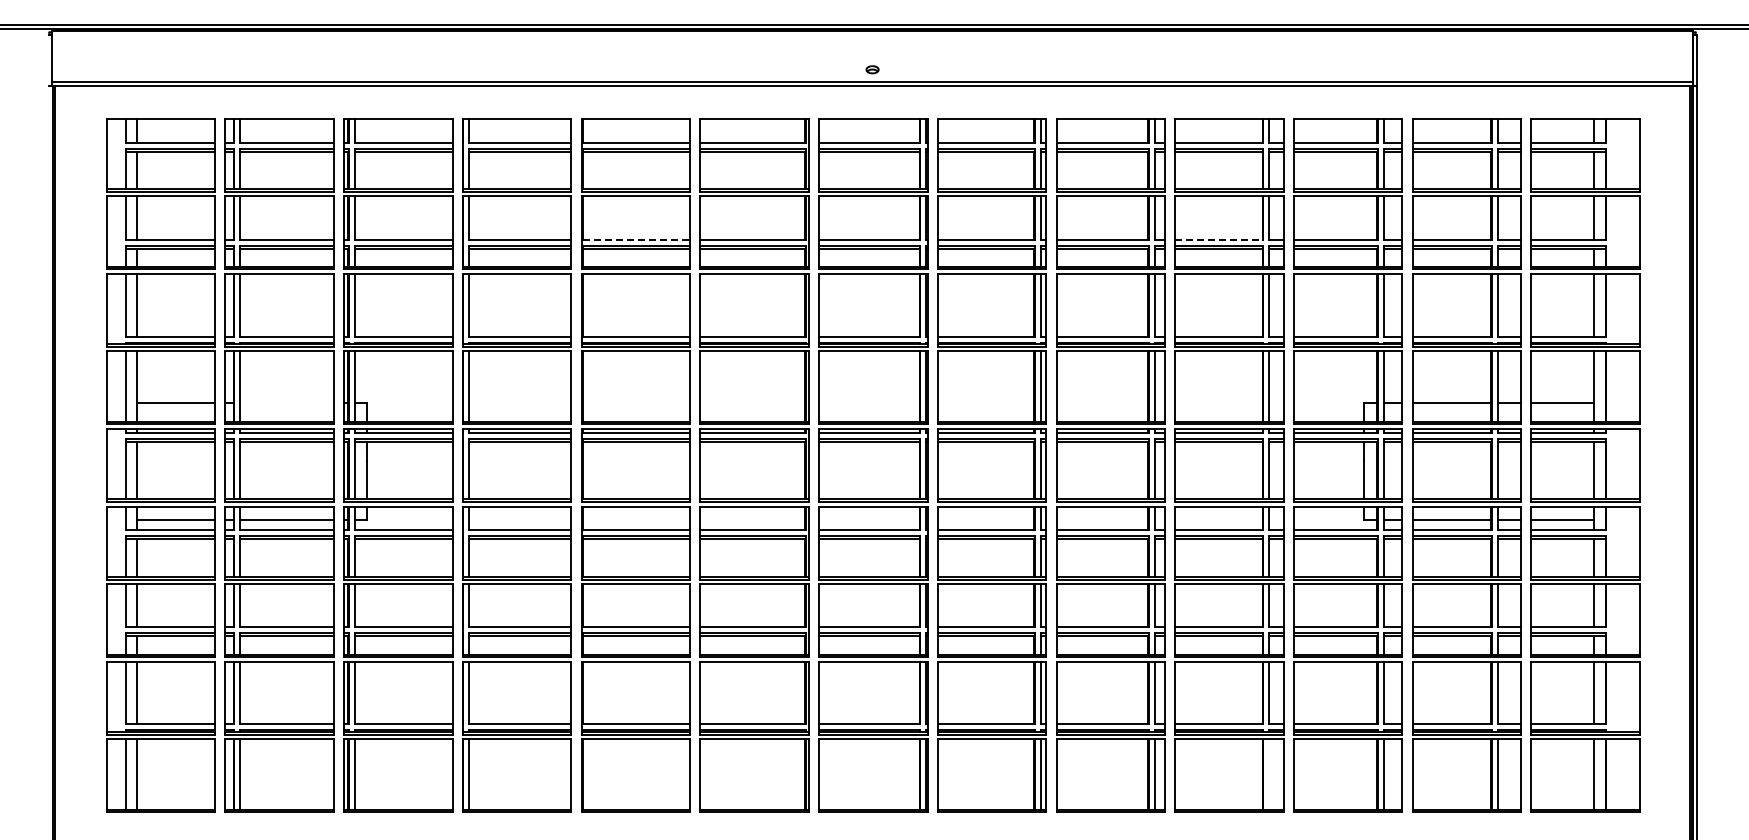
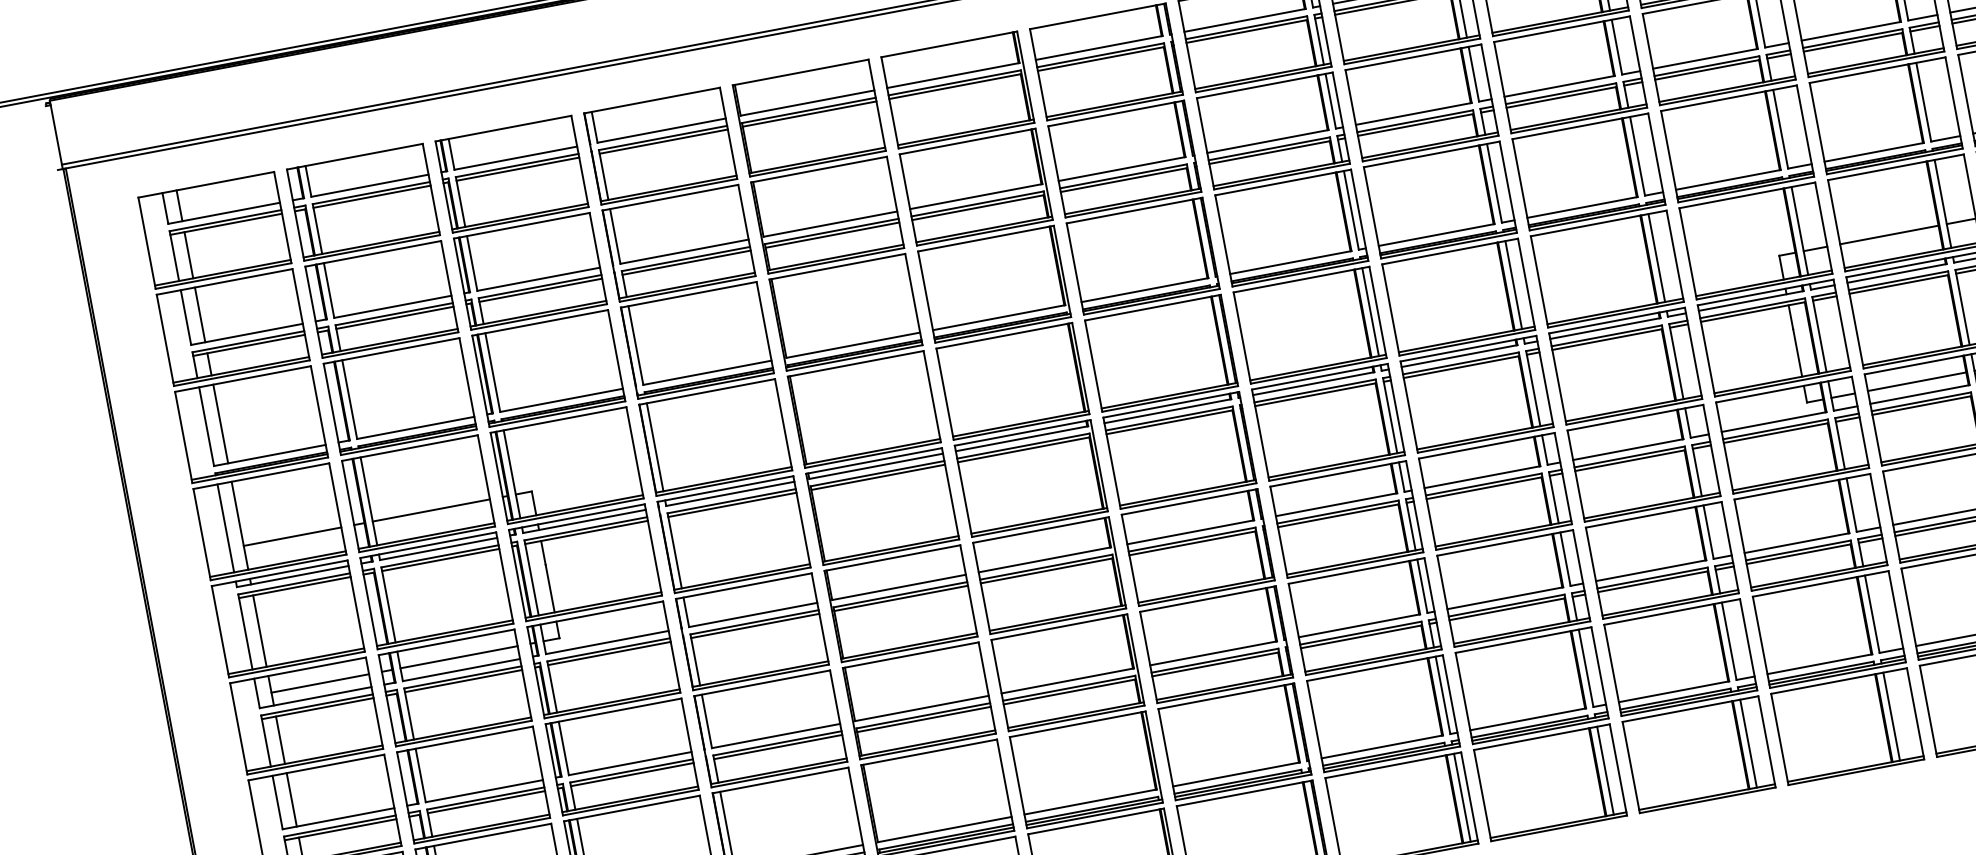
line: (637, 239) -> (831, 223), dashed -> solid
line: (1219, 239) -> (1559, 85), dashed -> solid
line: (286, 402) -> (430, 510), added
line: (1269, 774) -> (1748, 743), added

